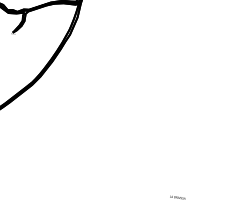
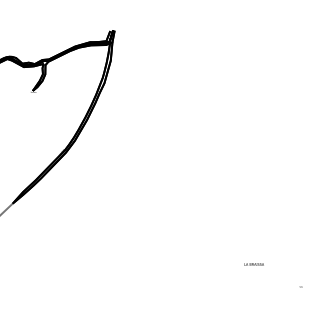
text: (177, 197) -> (253, 264), moved

